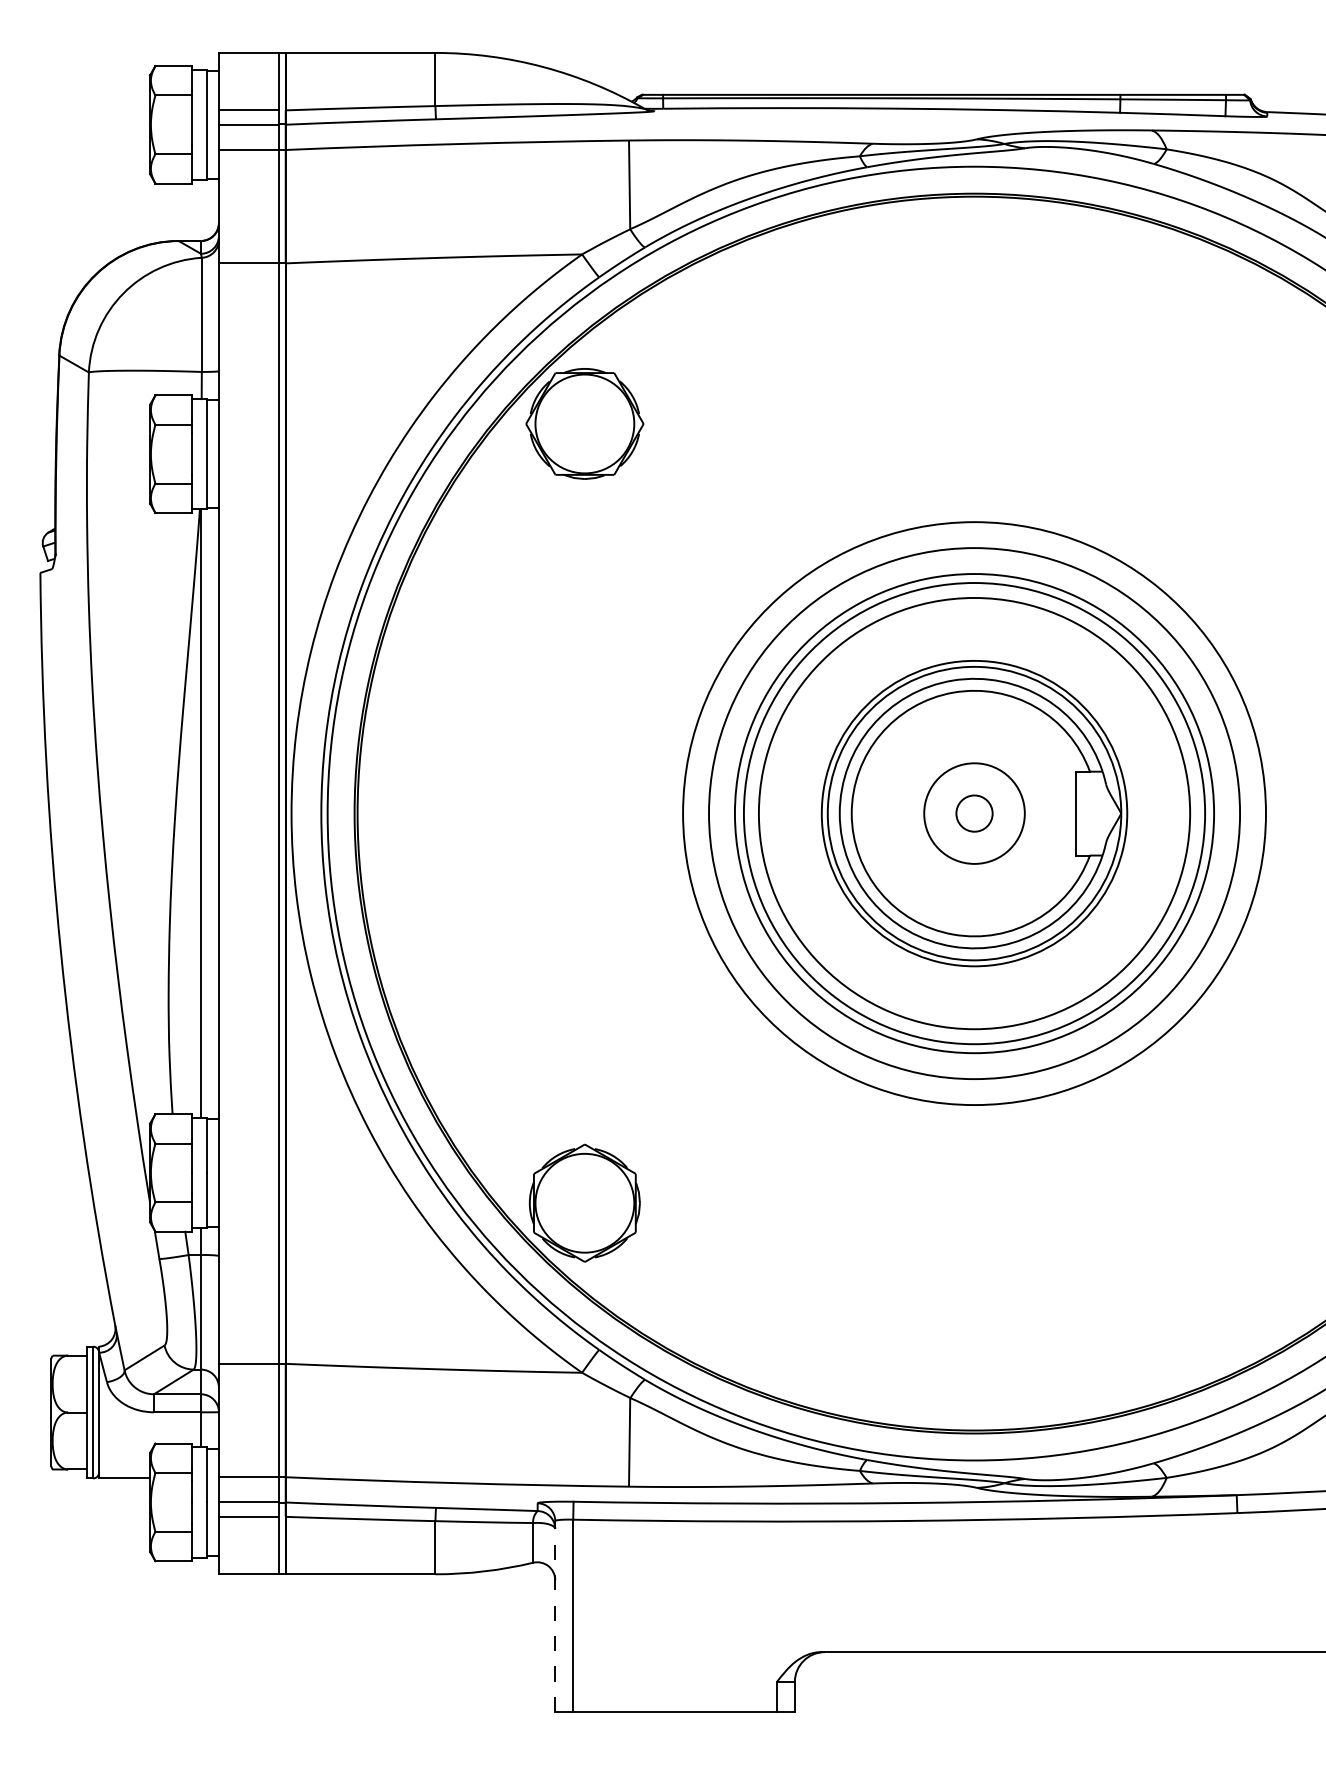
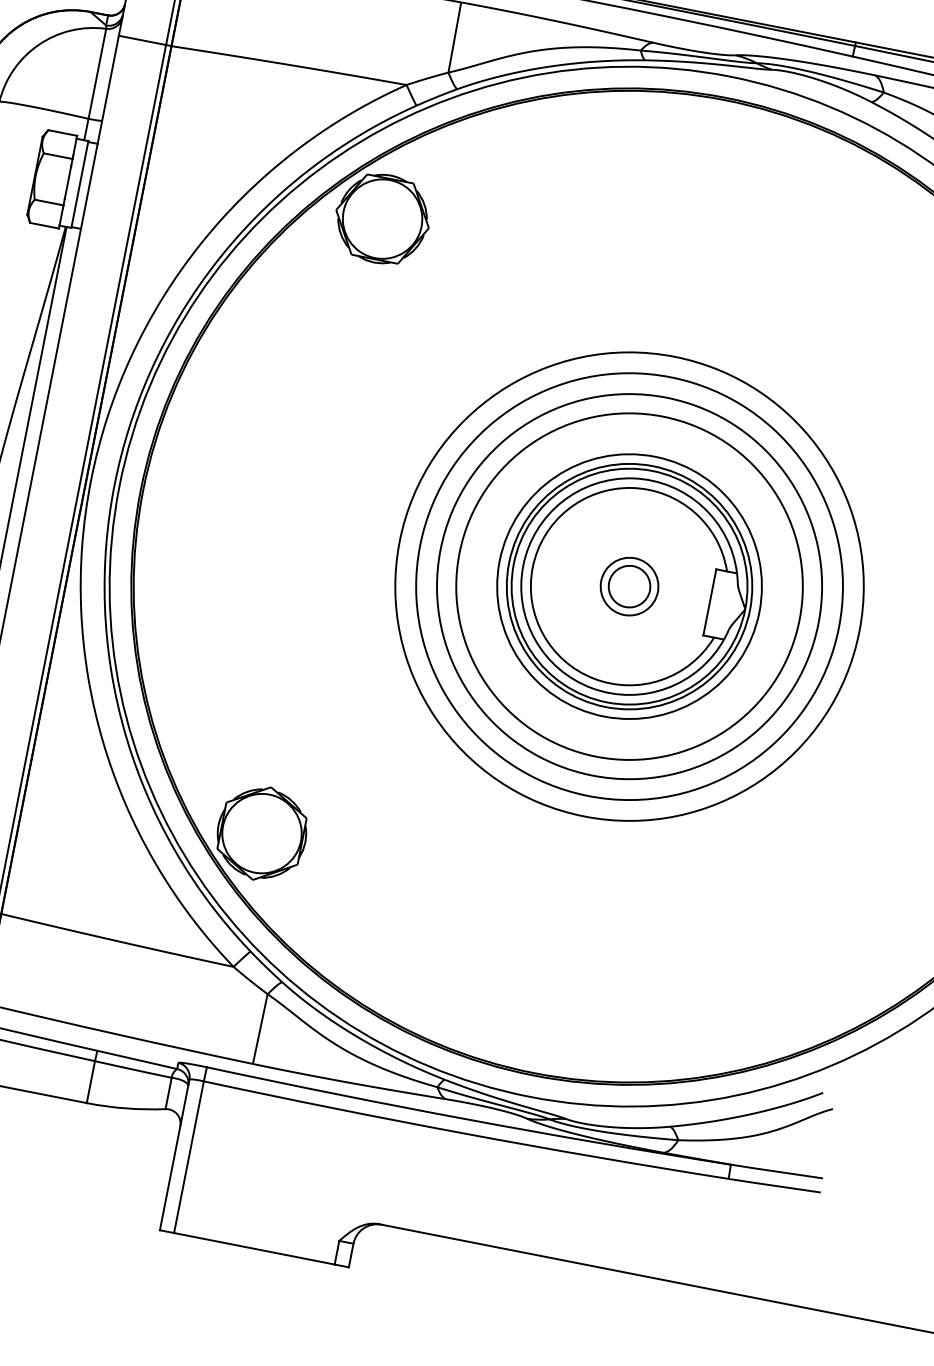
circle: (974, 813) -> (629, 586), size x0.71
circle: (974, 813) -> (629, 586), size x0.71
circle: (974, 813) -> (629, 586), size x1.43
line: (555, 1616) -> (174, 1154), dashed -> solid

